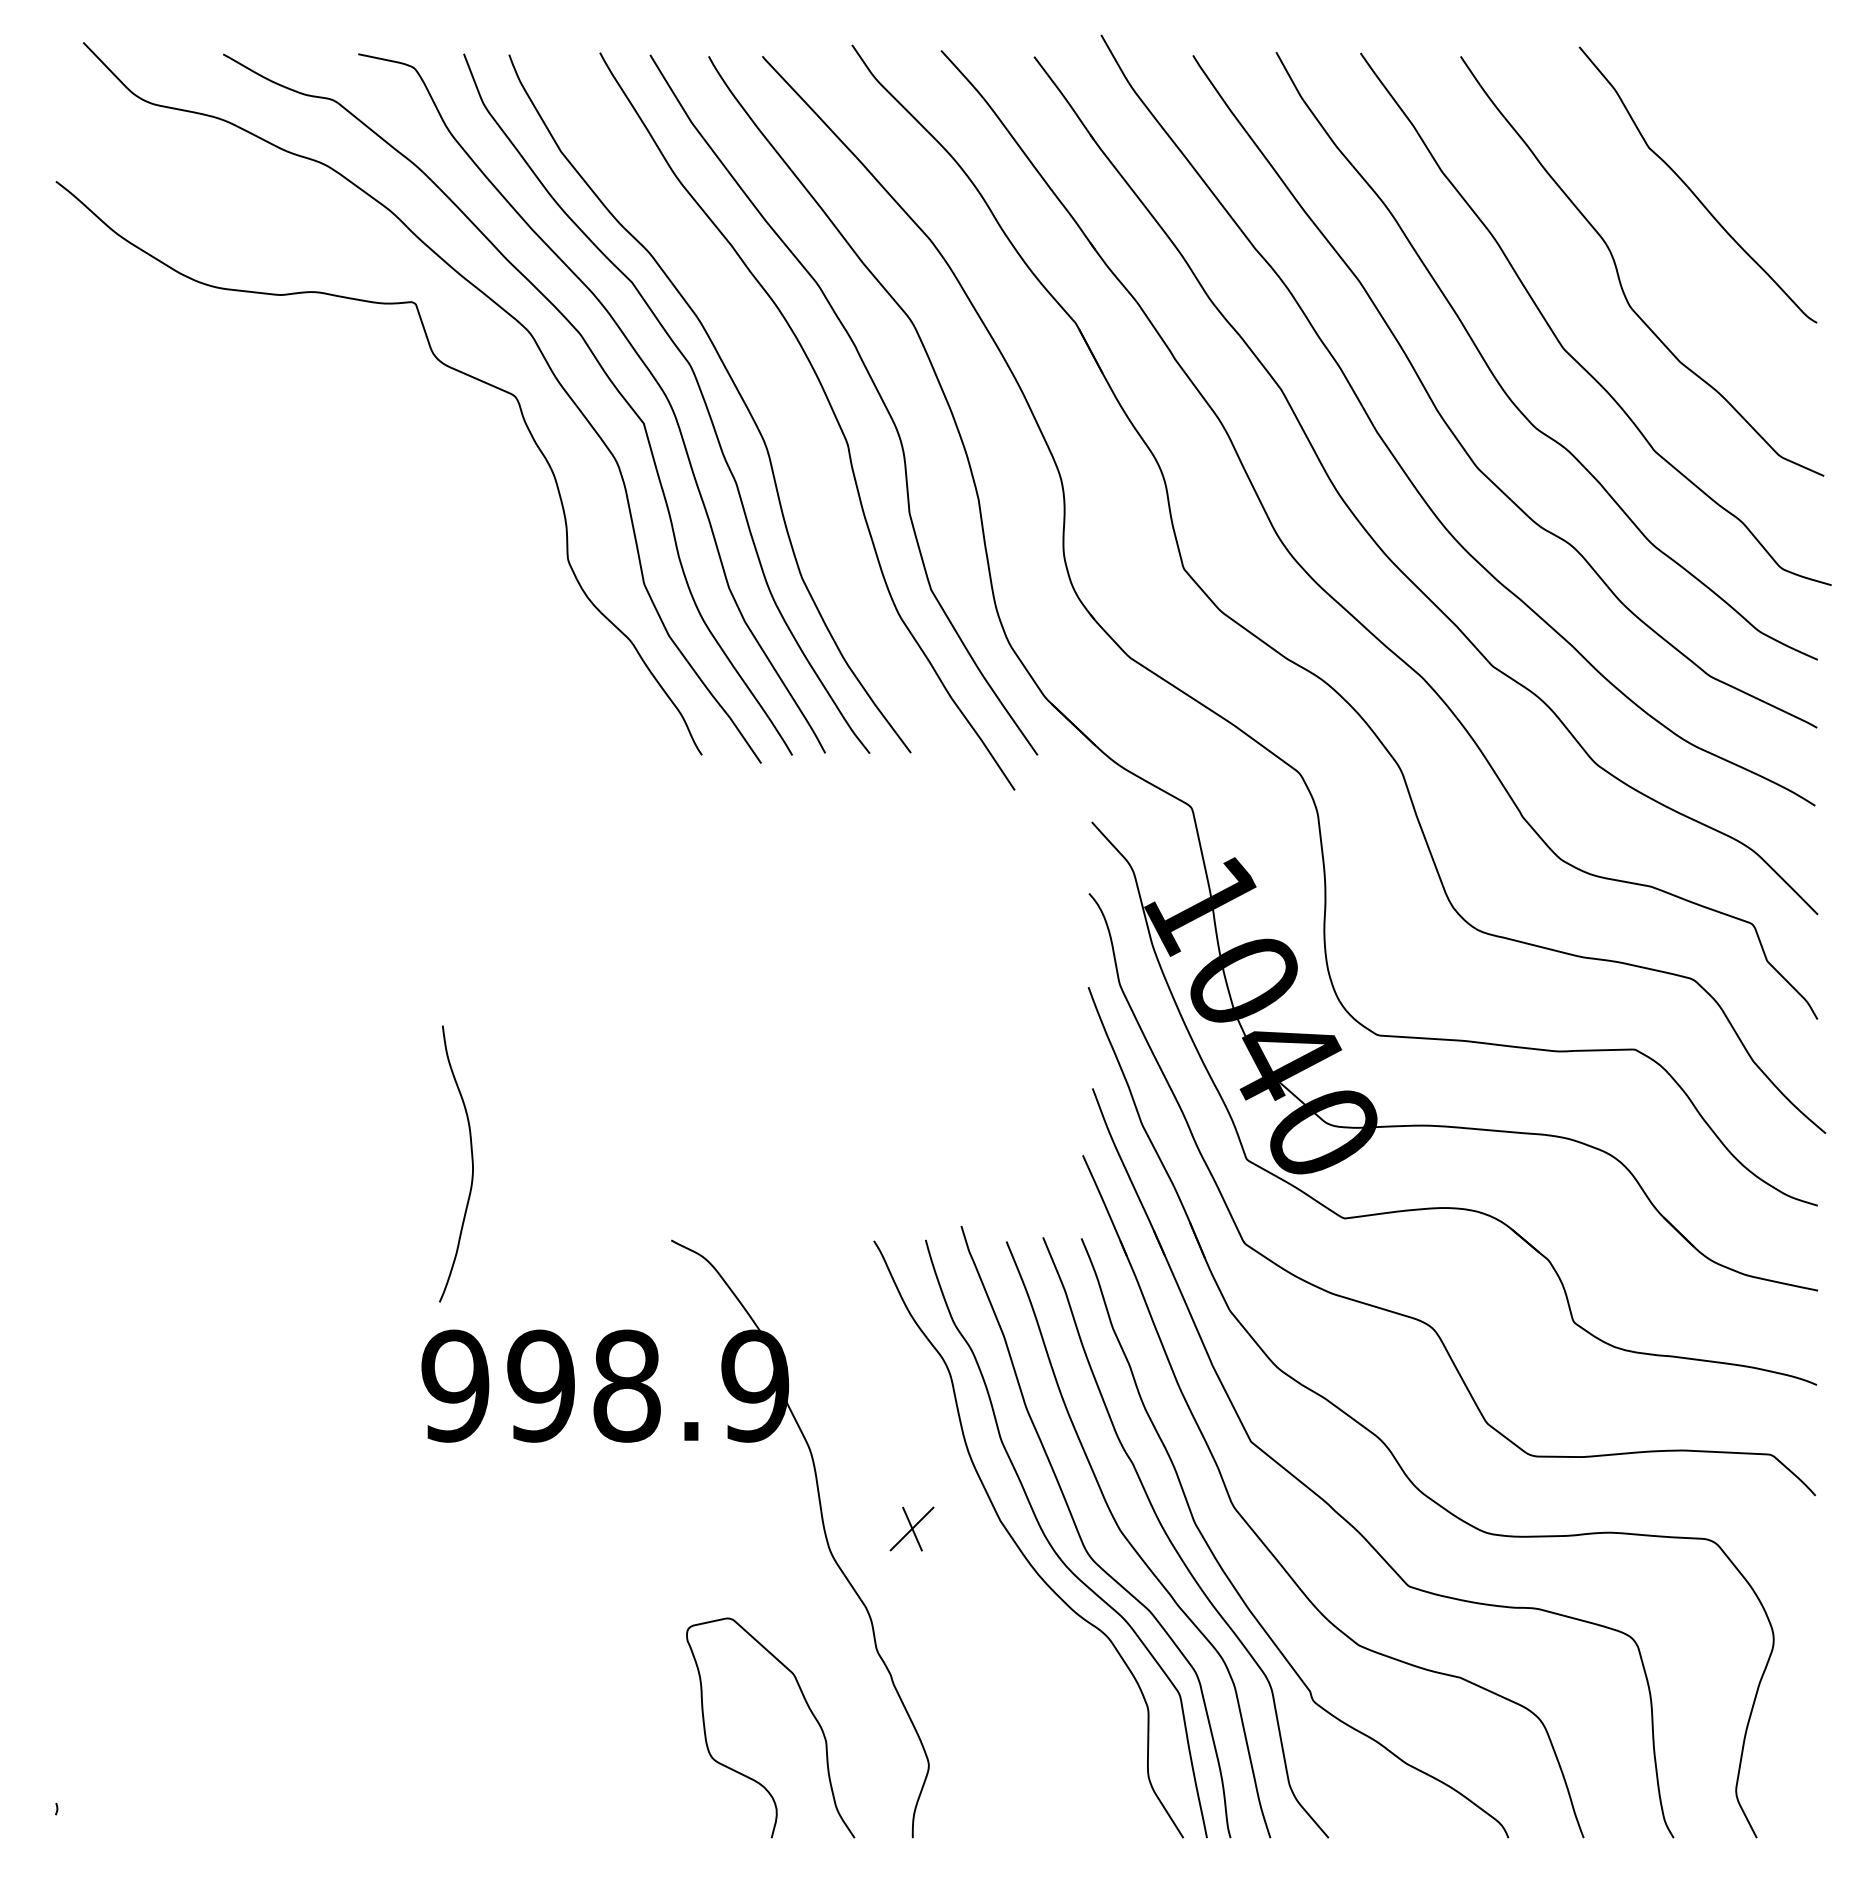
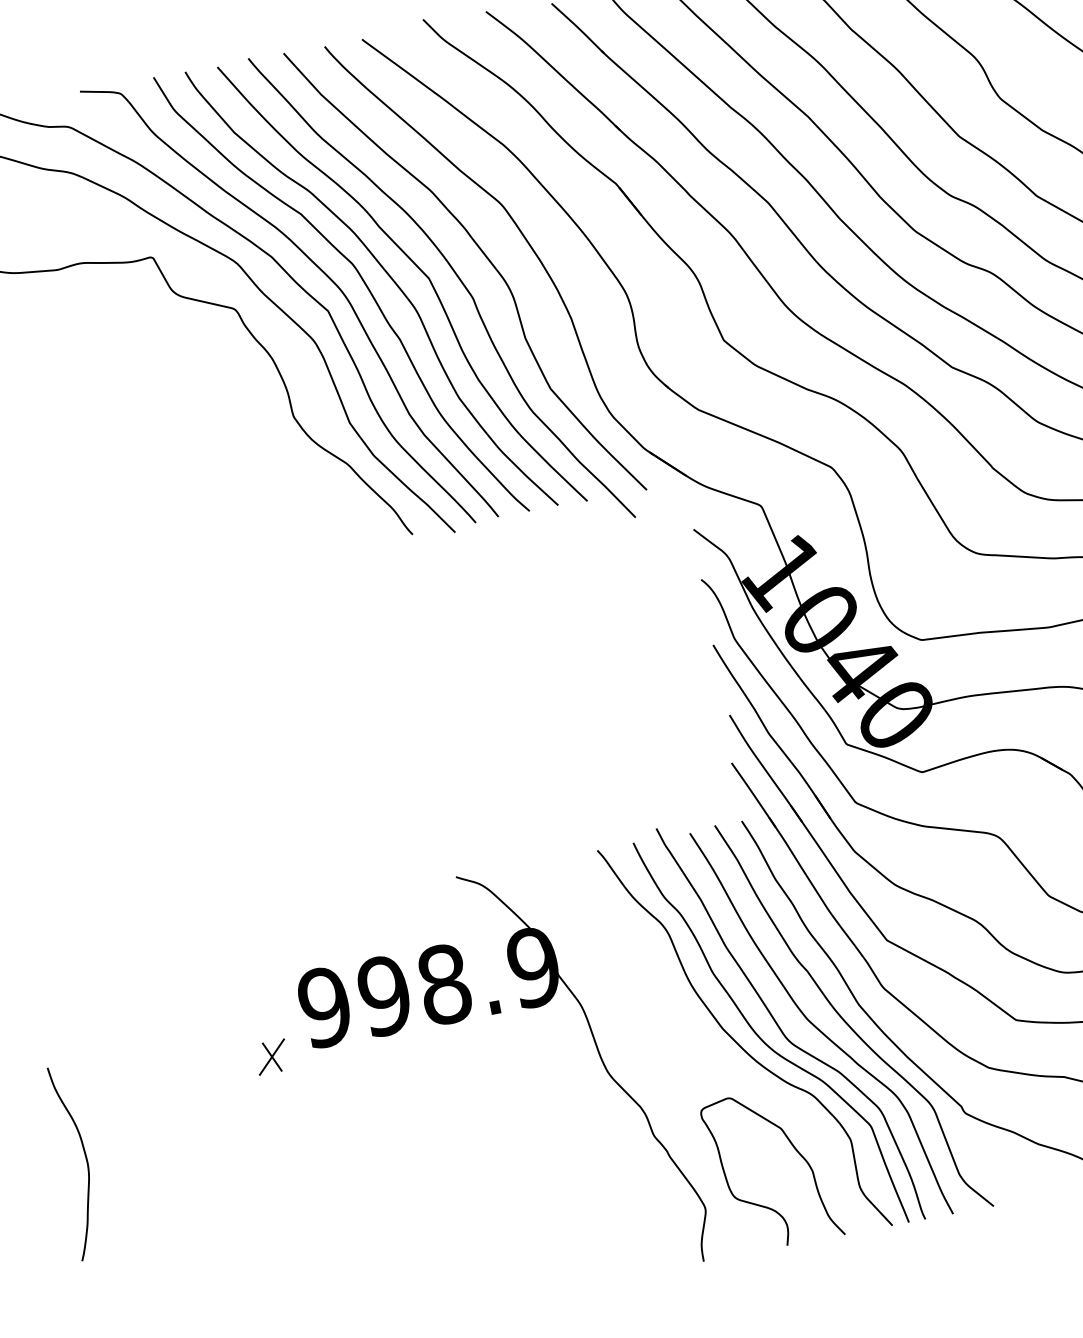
curve: (780, 389) -> (418, 269), added
curve: (471, 1162) -> (85, 1159), moved
part: (911, 1528) -> (271, 1056), moved
curve: (808, 1708) -> (795, 1150), moved

